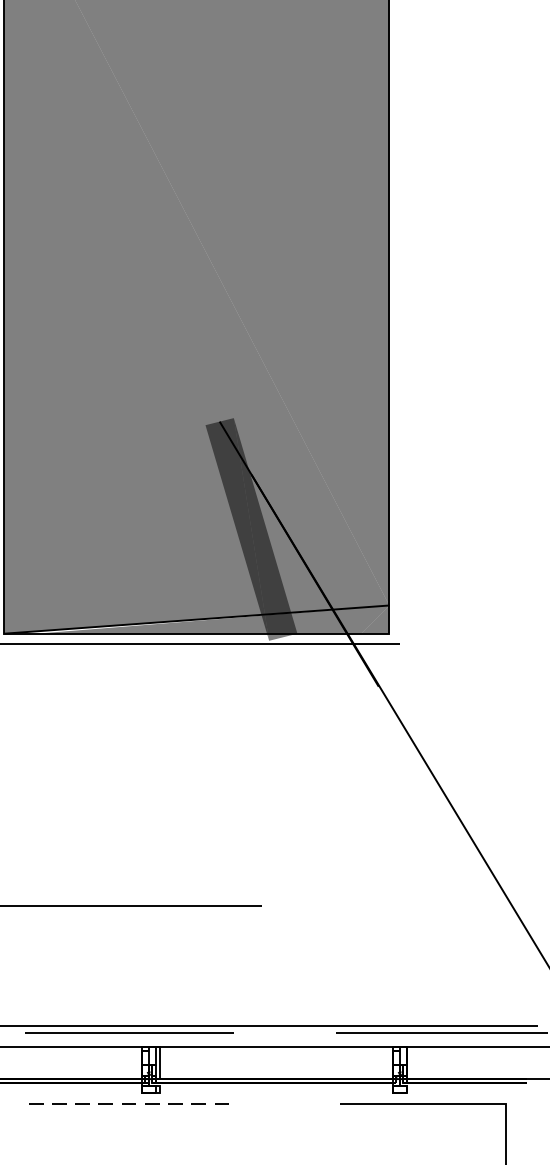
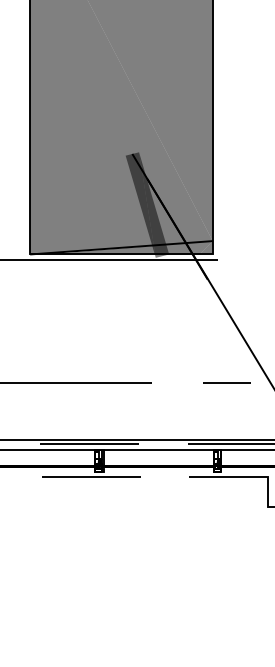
line: (418, 903) -> (226, 382), added
line: (133, 1104) -> (91, 477), dashed -> solid

